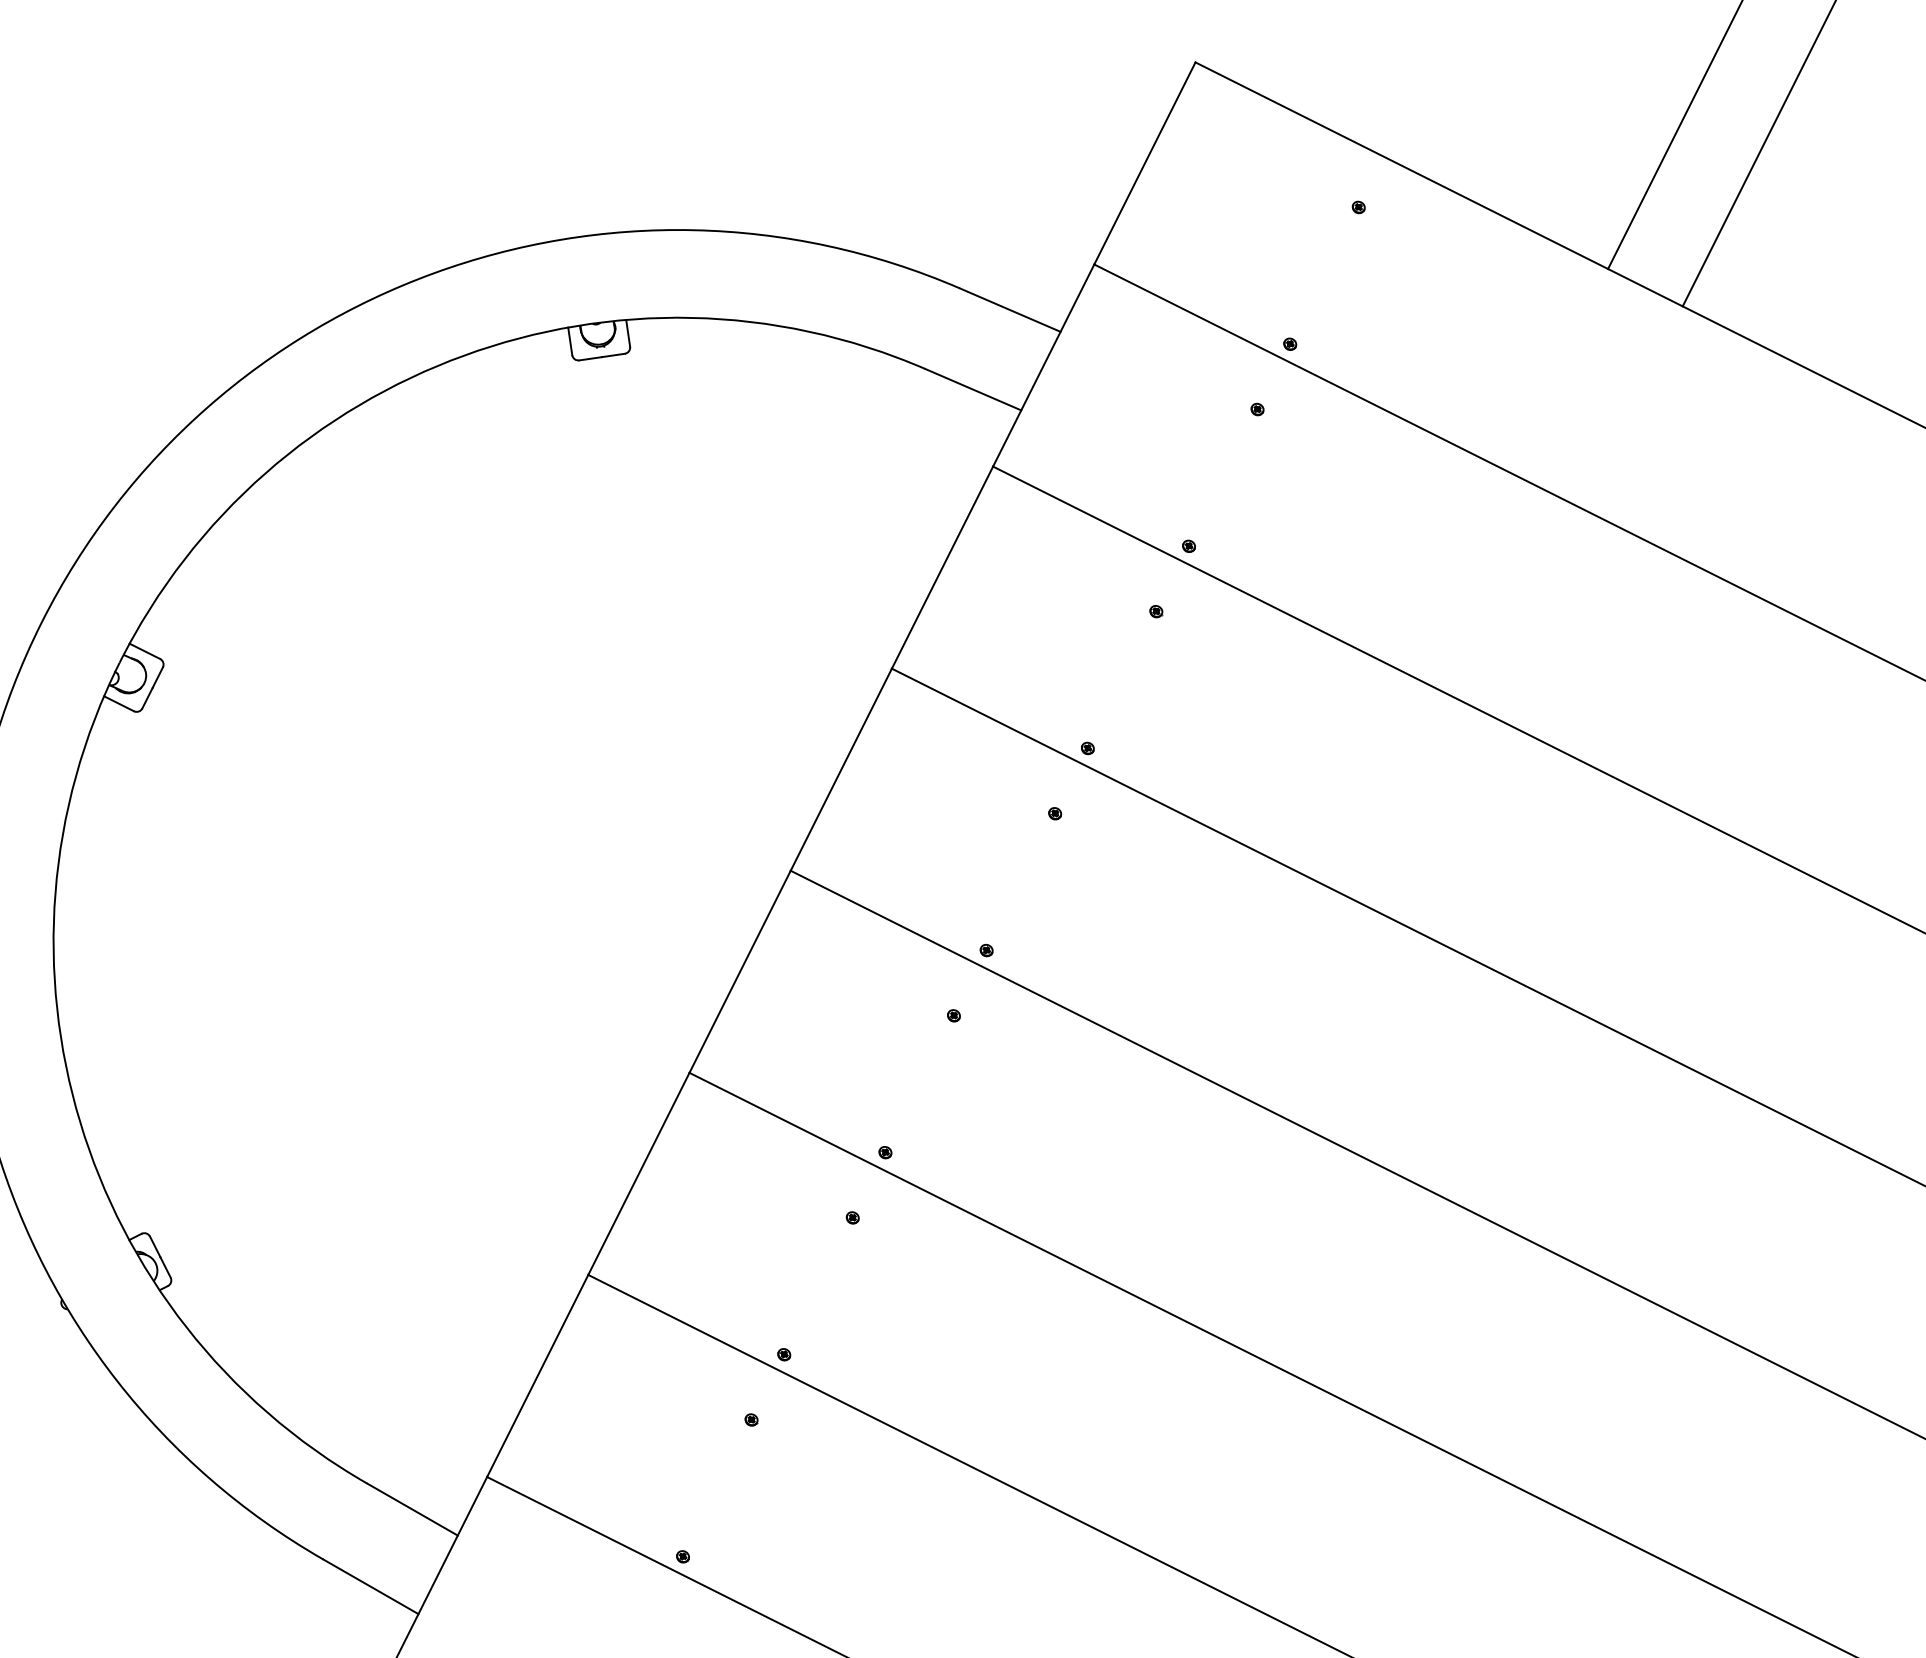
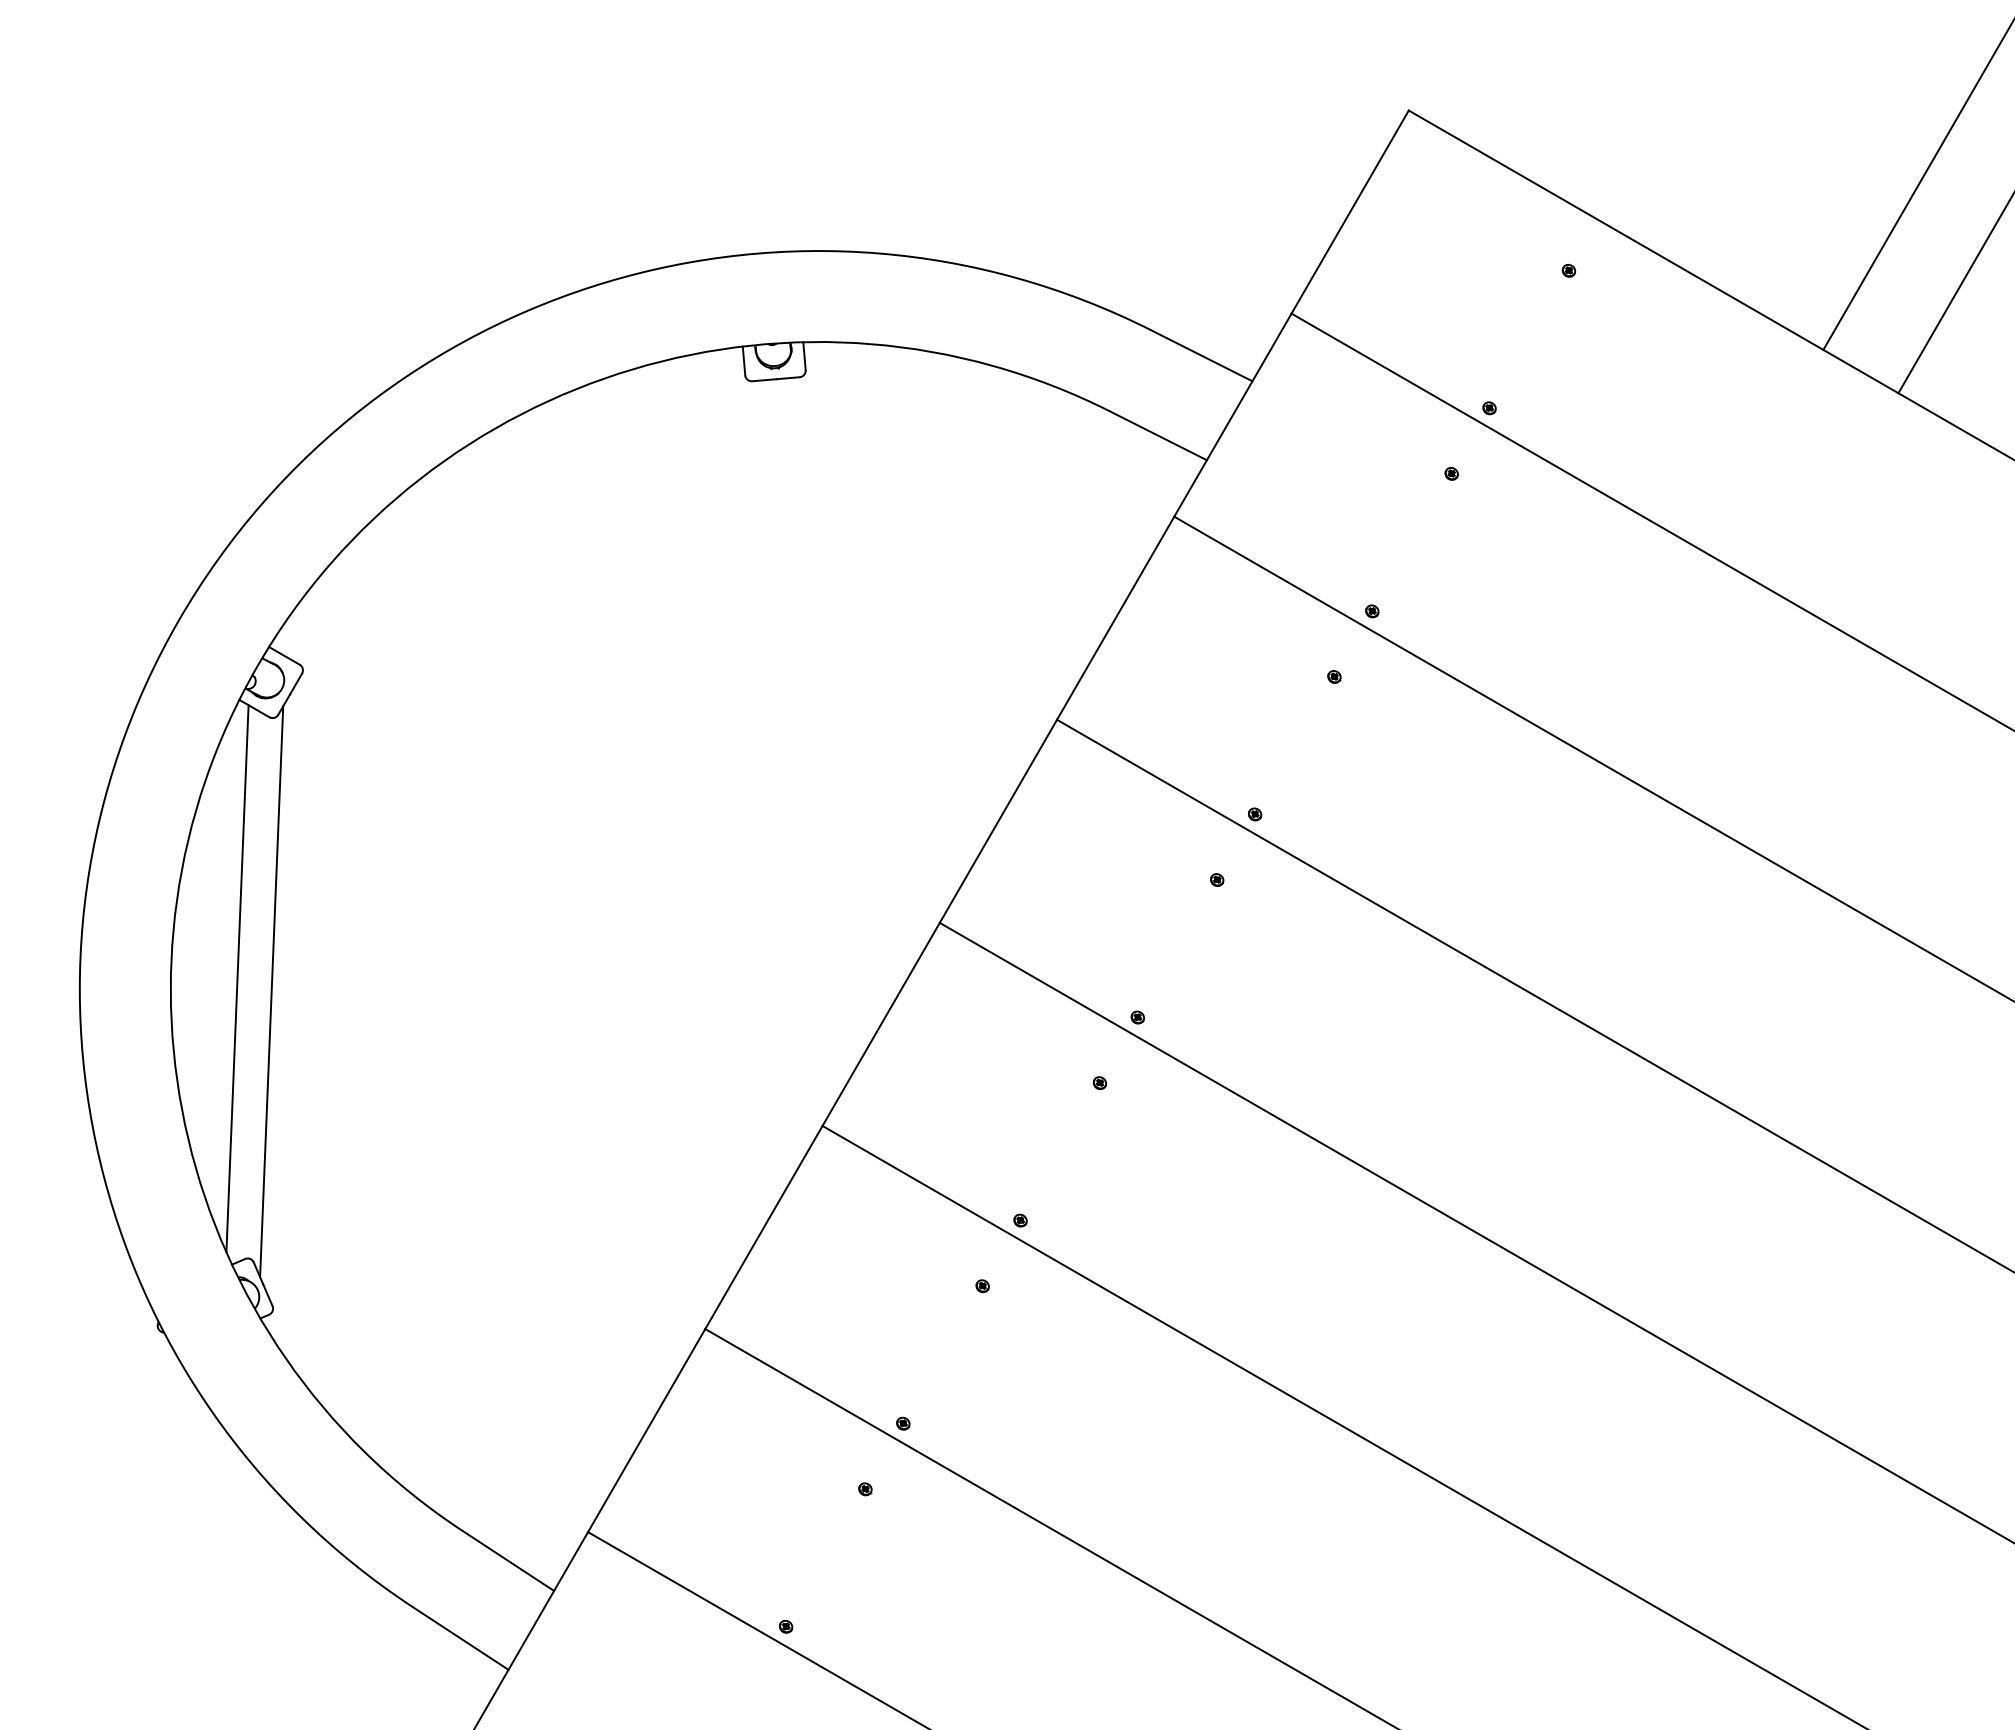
line: (118, 964) -> (237, 978), added
line: (151, 974) -> (271, 991), added

